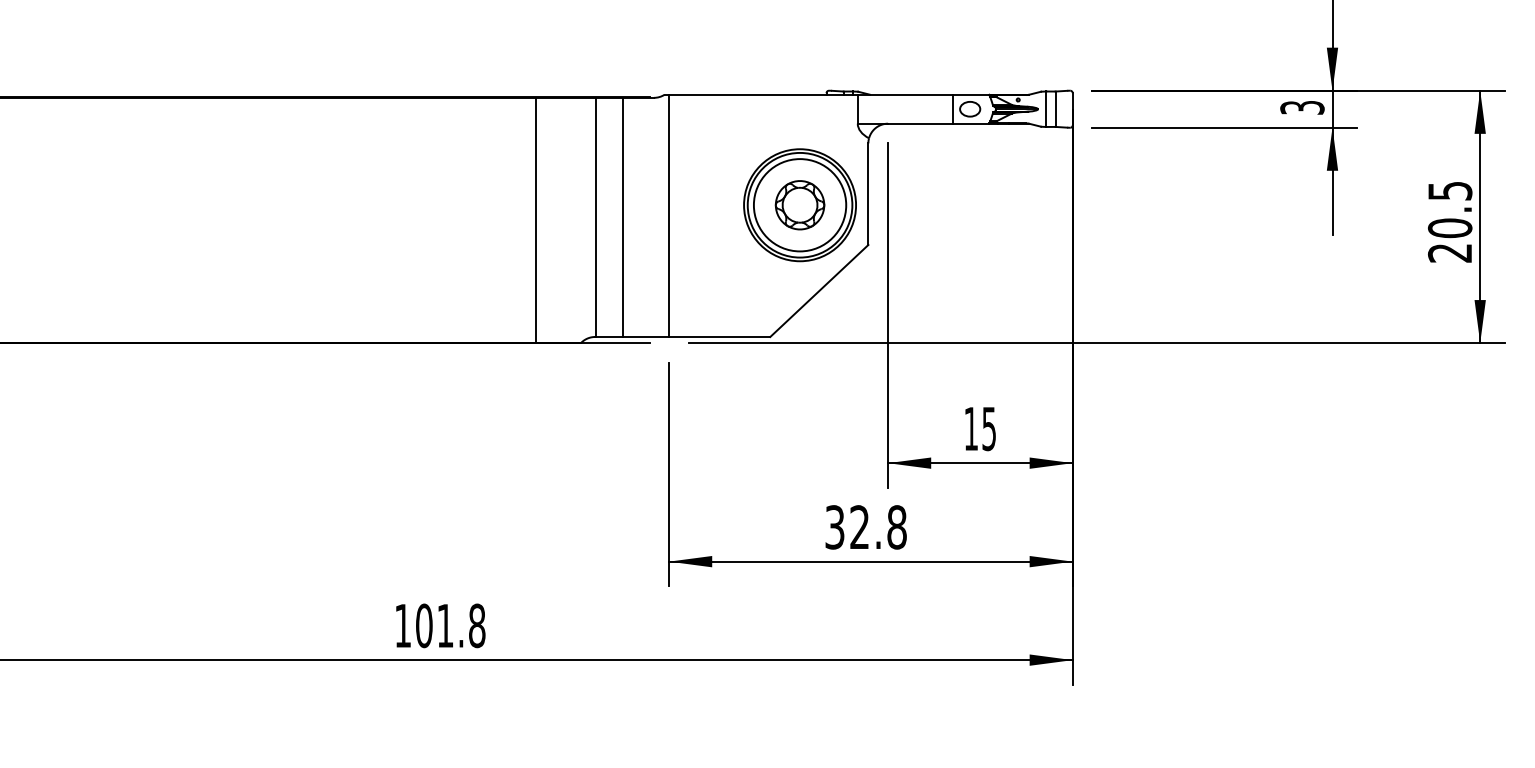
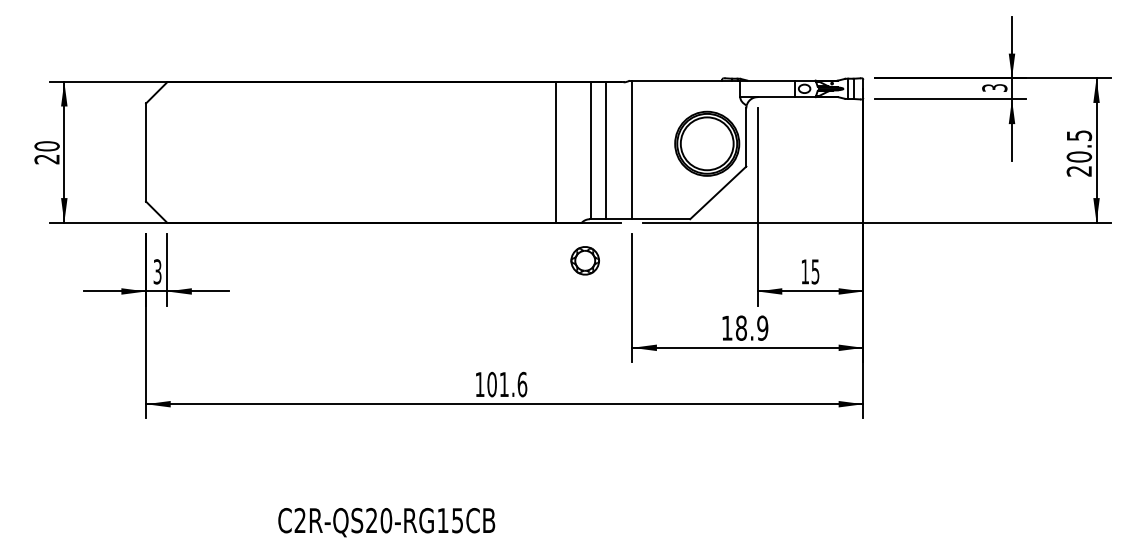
part: (798, 204) -> (584, 260), moved
text: (865, 526) -> (744, 327), 32.8 -> 18.9
text: (477, 625) -> (522, 384), 101.8 -> 101.6

